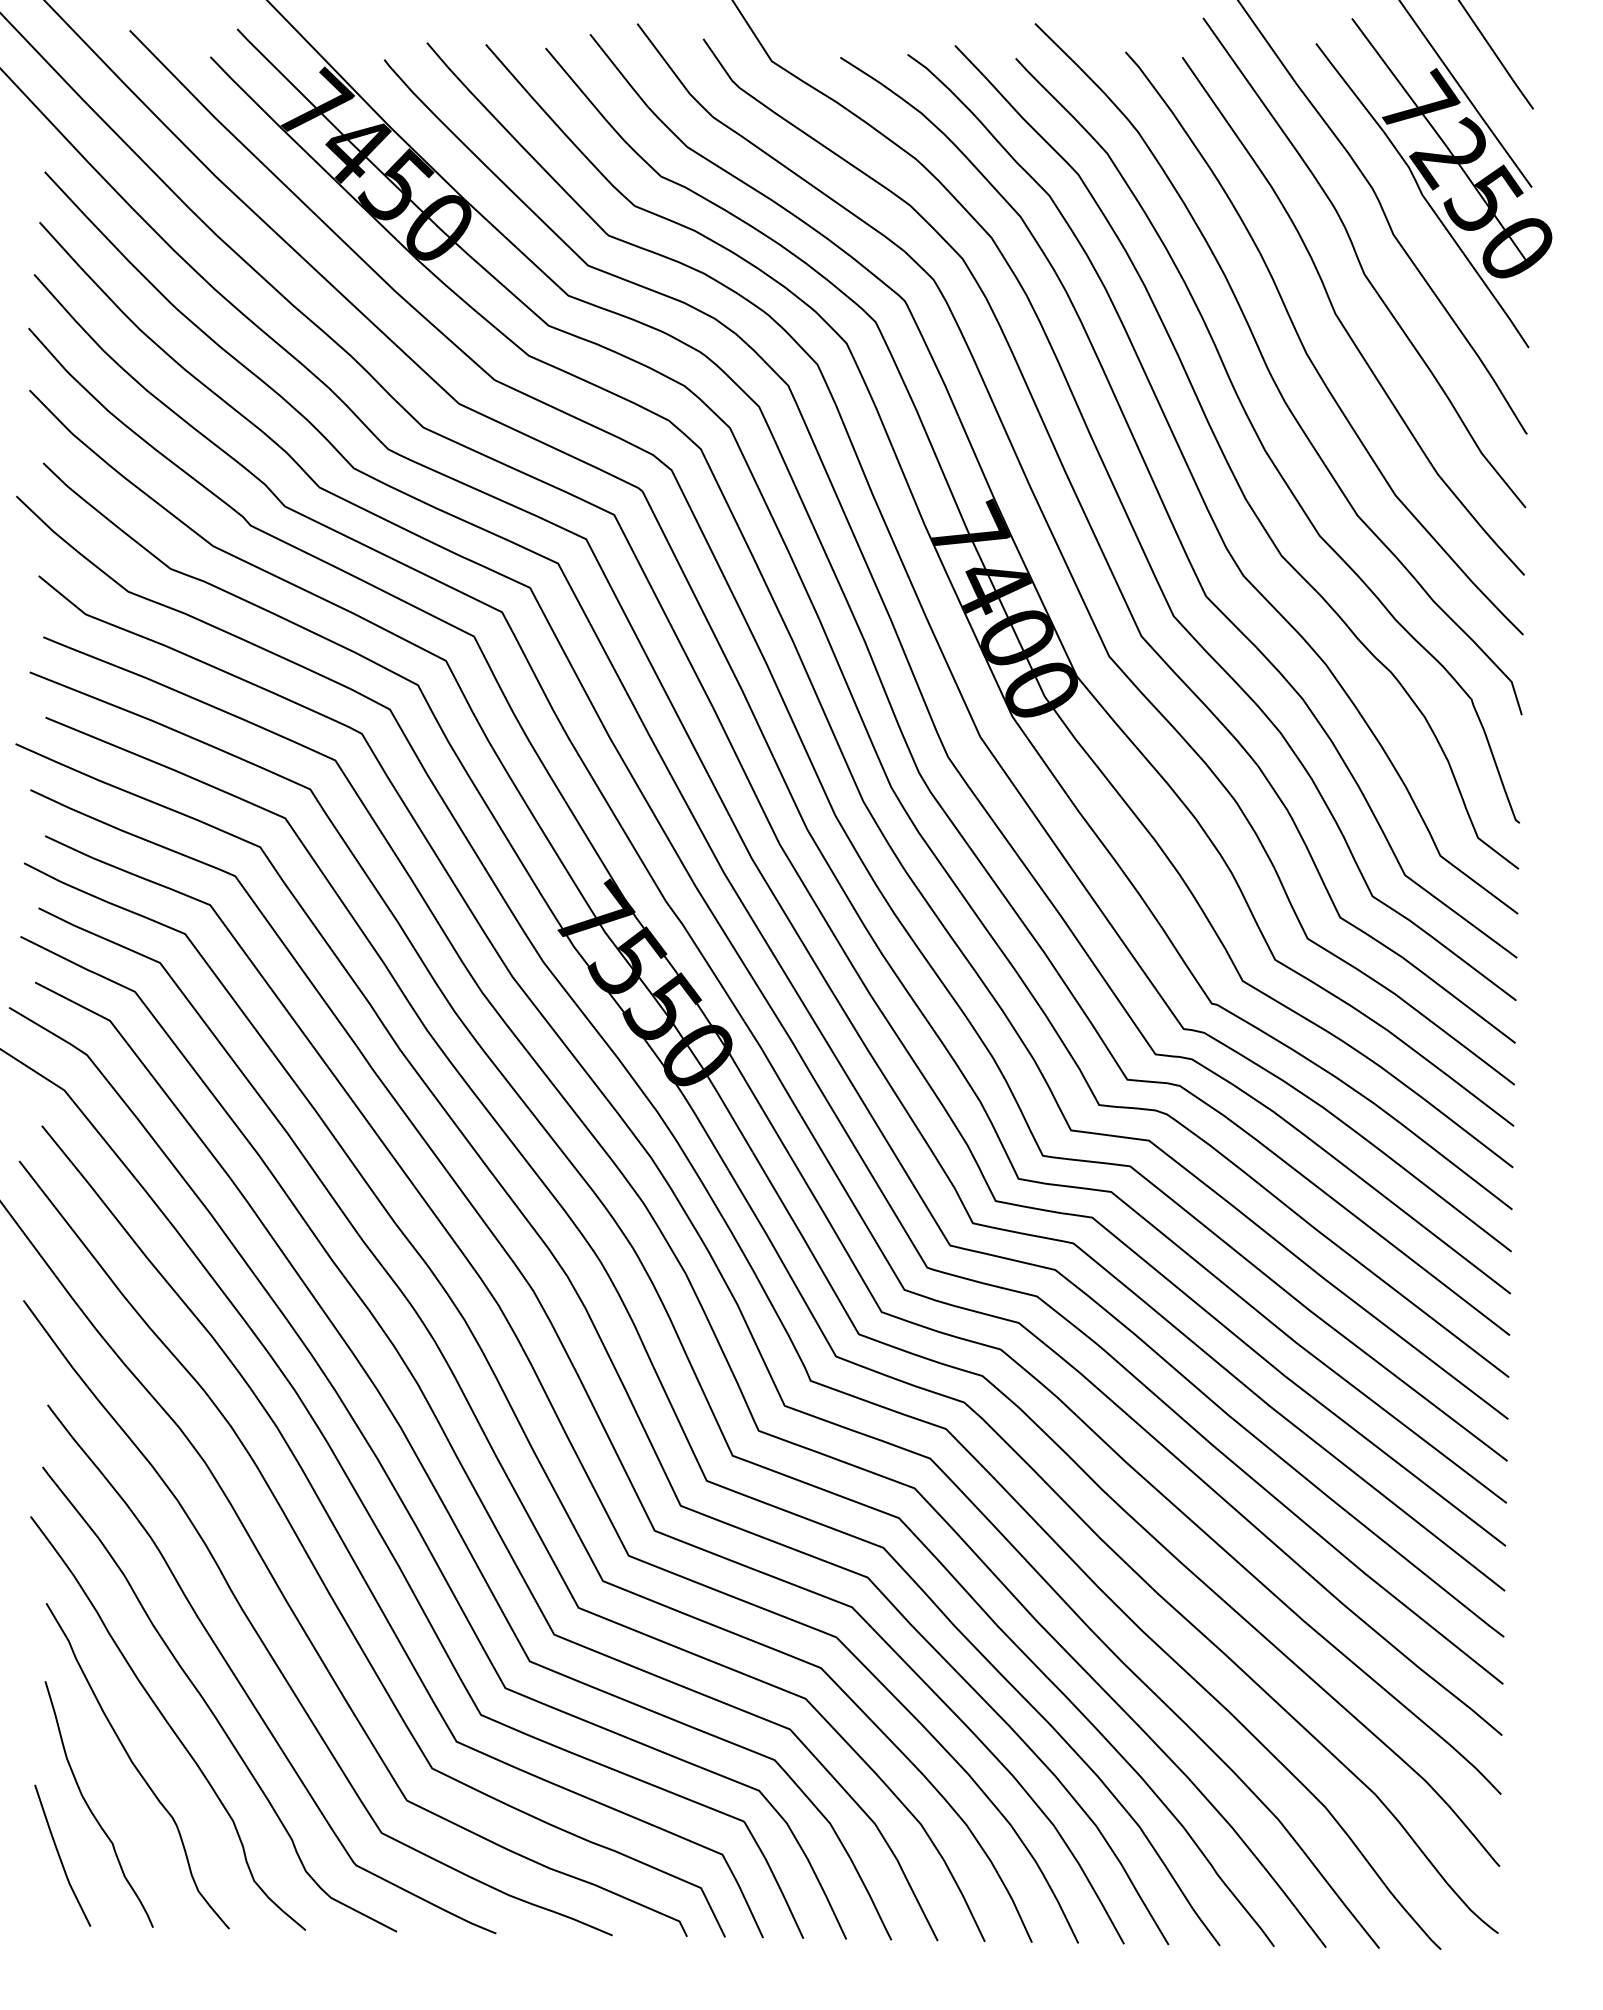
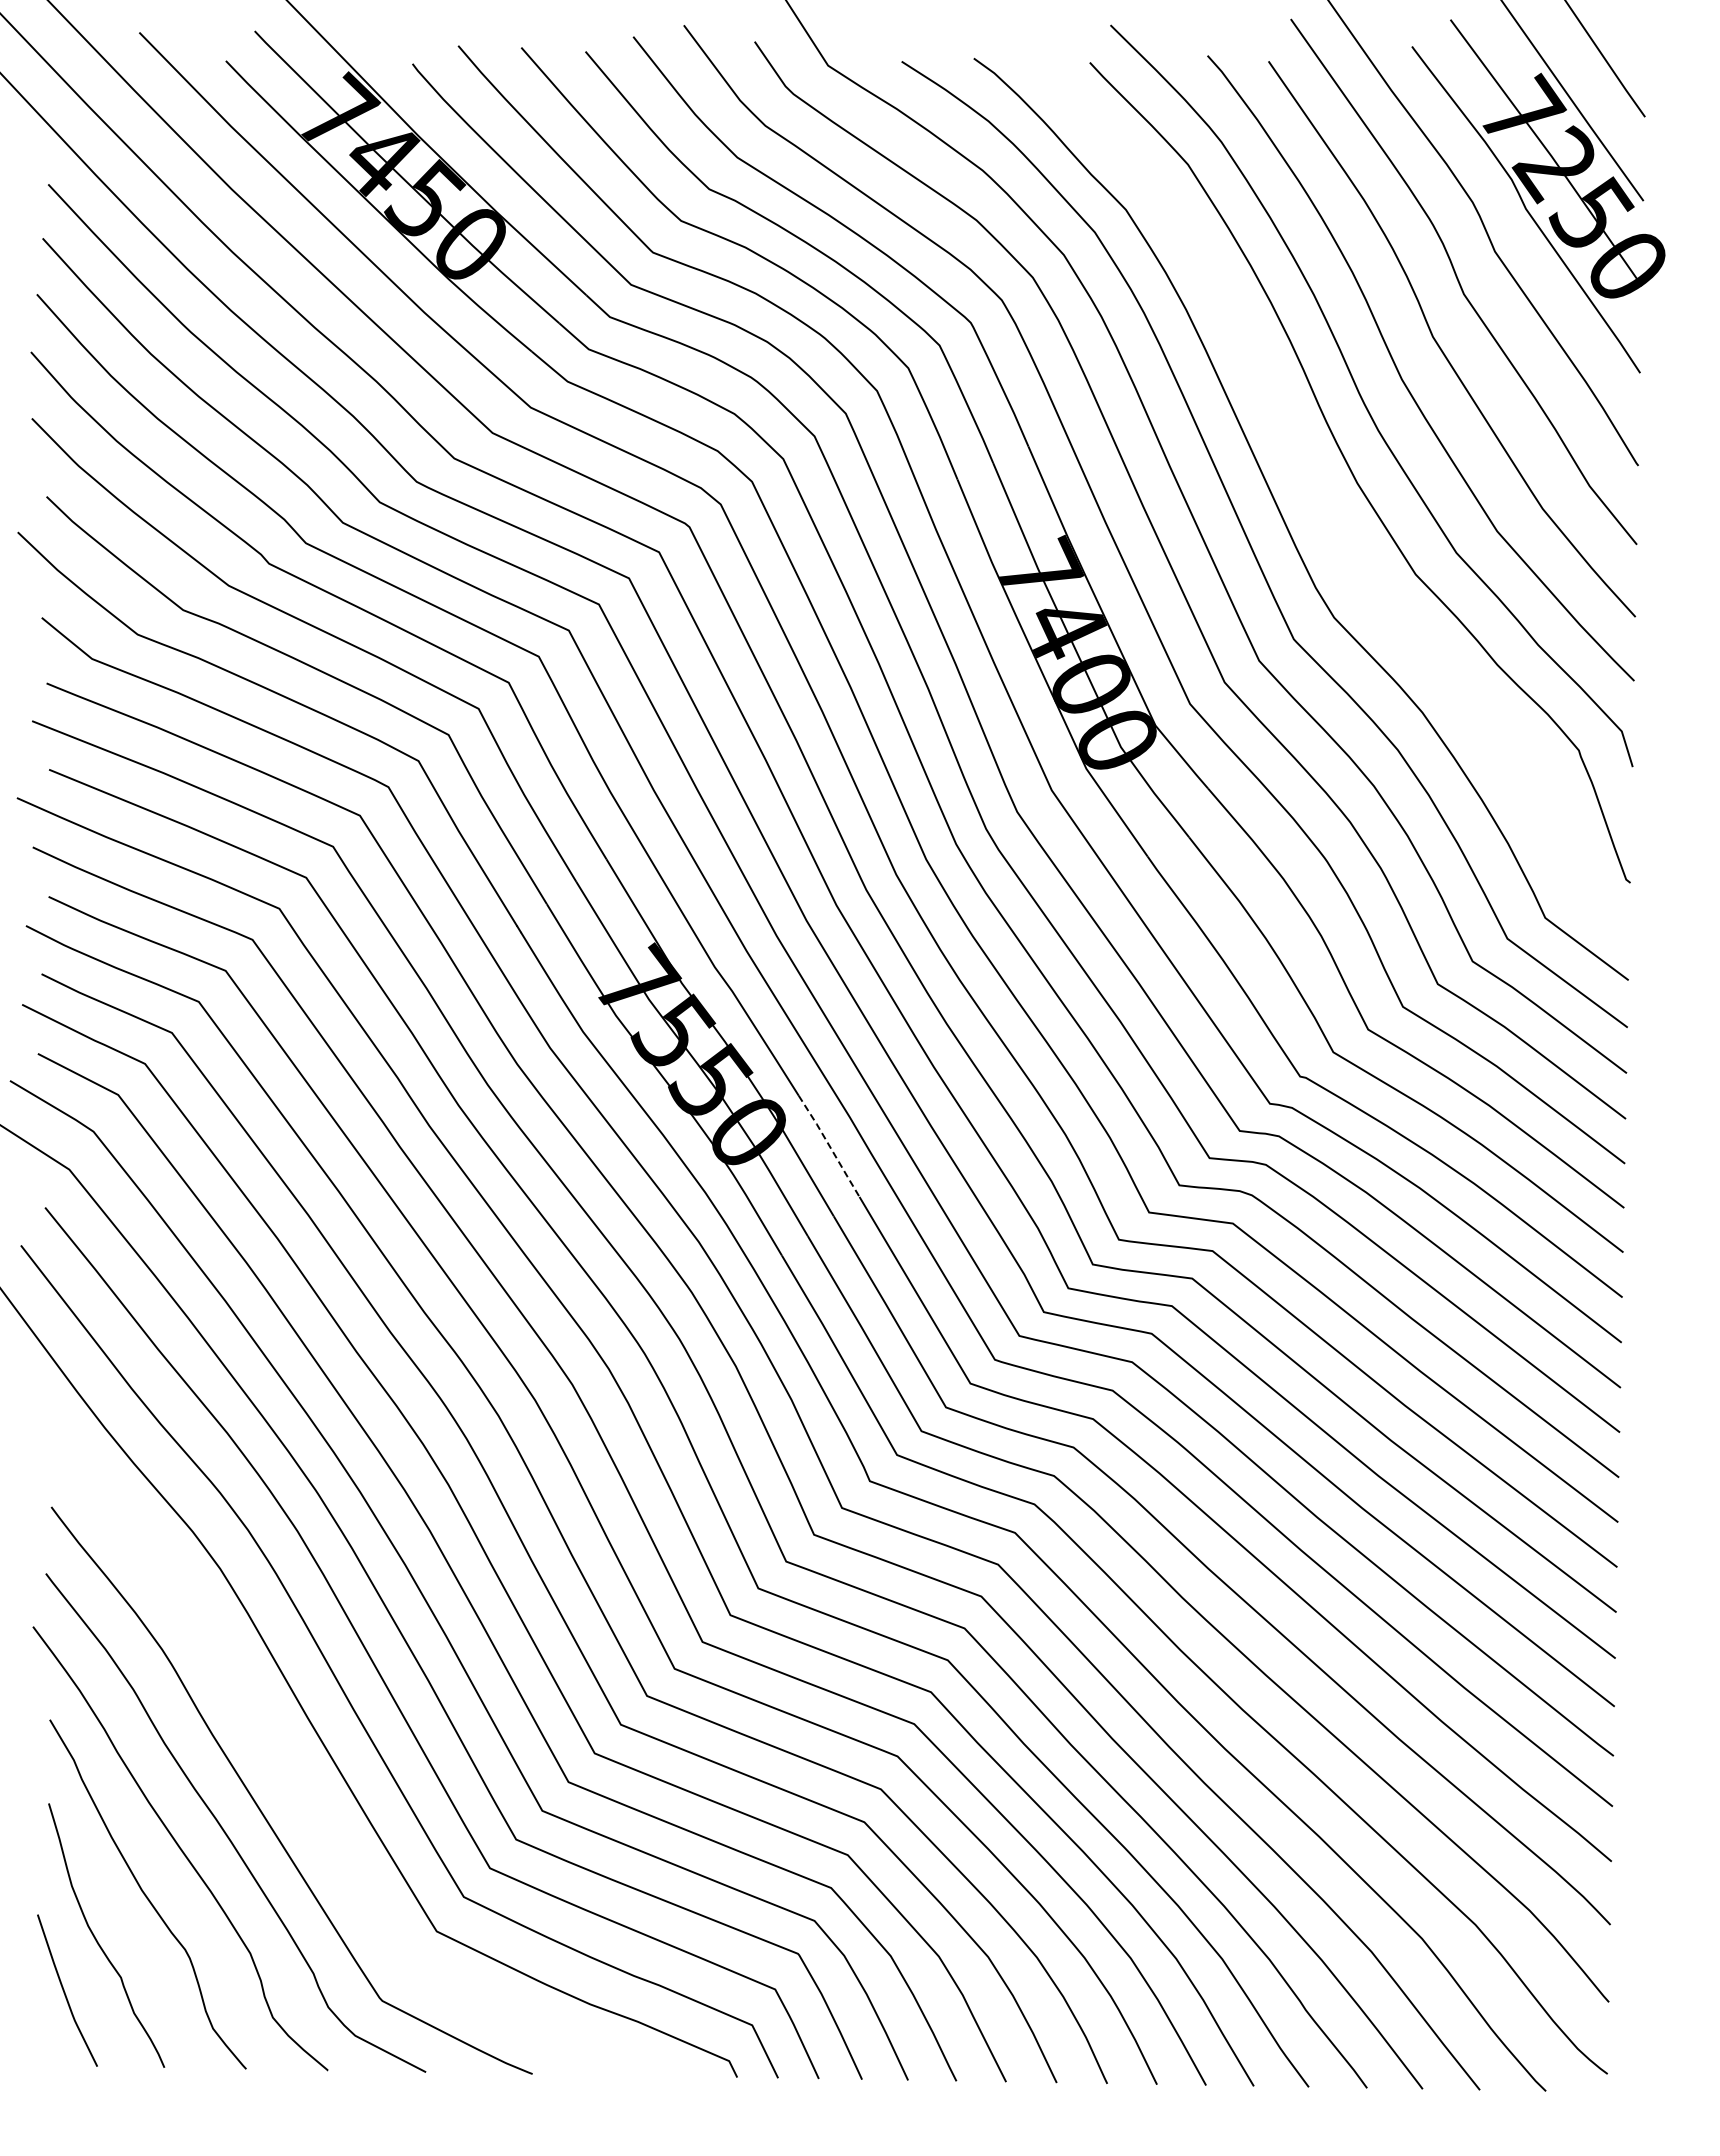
curve: (1227, 461) -> (1317, 494), removed
line: (773, 1068) -> (829, 1146), solid -> dashed
curve: (269, 1651) -> (289, 1771), removed

